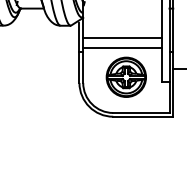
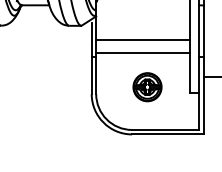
part: (125, 76) -> (146, 86), size x0.6

